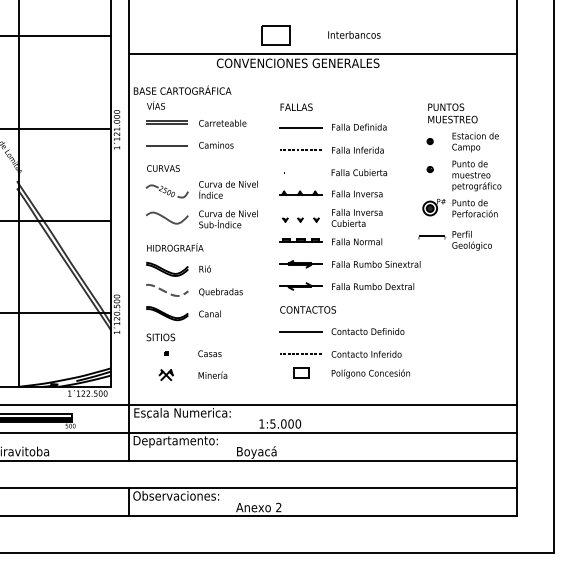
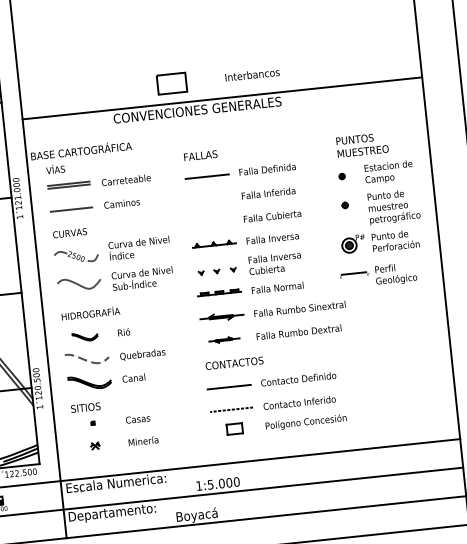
line: (300, 150) -> (209, 199), removed
part: (167, 269) -> (85, 336), size x0.6
part: (300, 286) -> (224, 340), size x0.7
part: (165, 375) -> (94, 446), size x0.6

